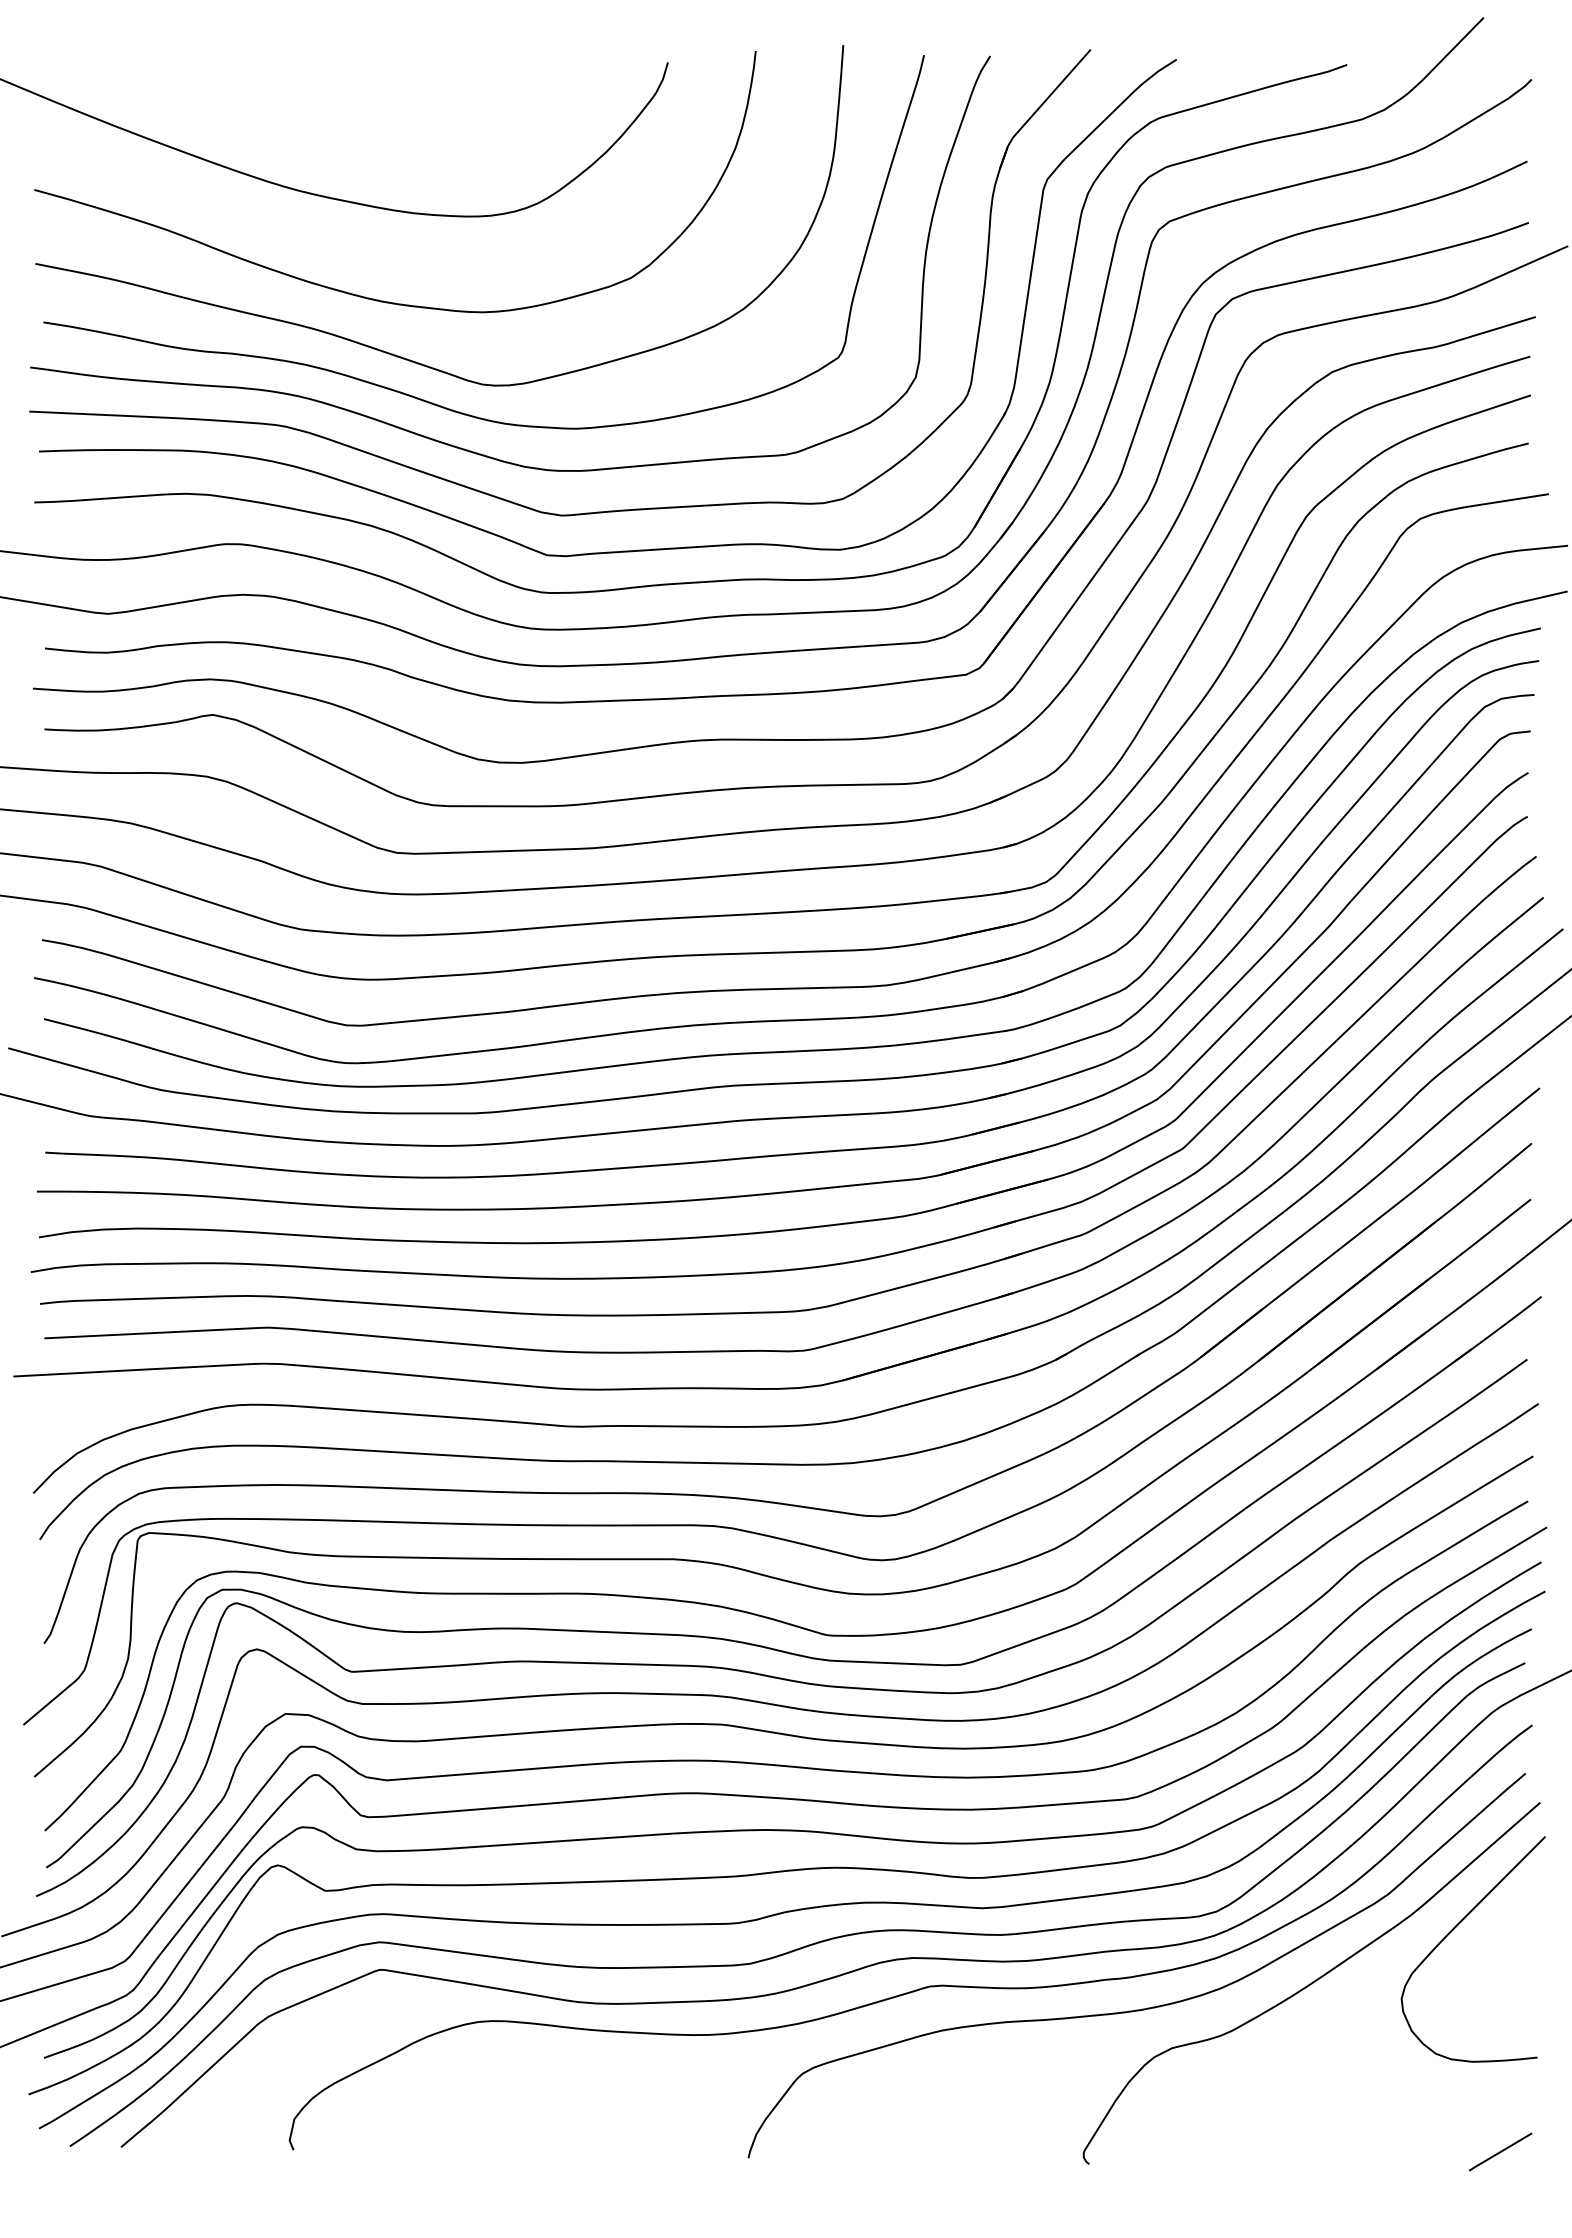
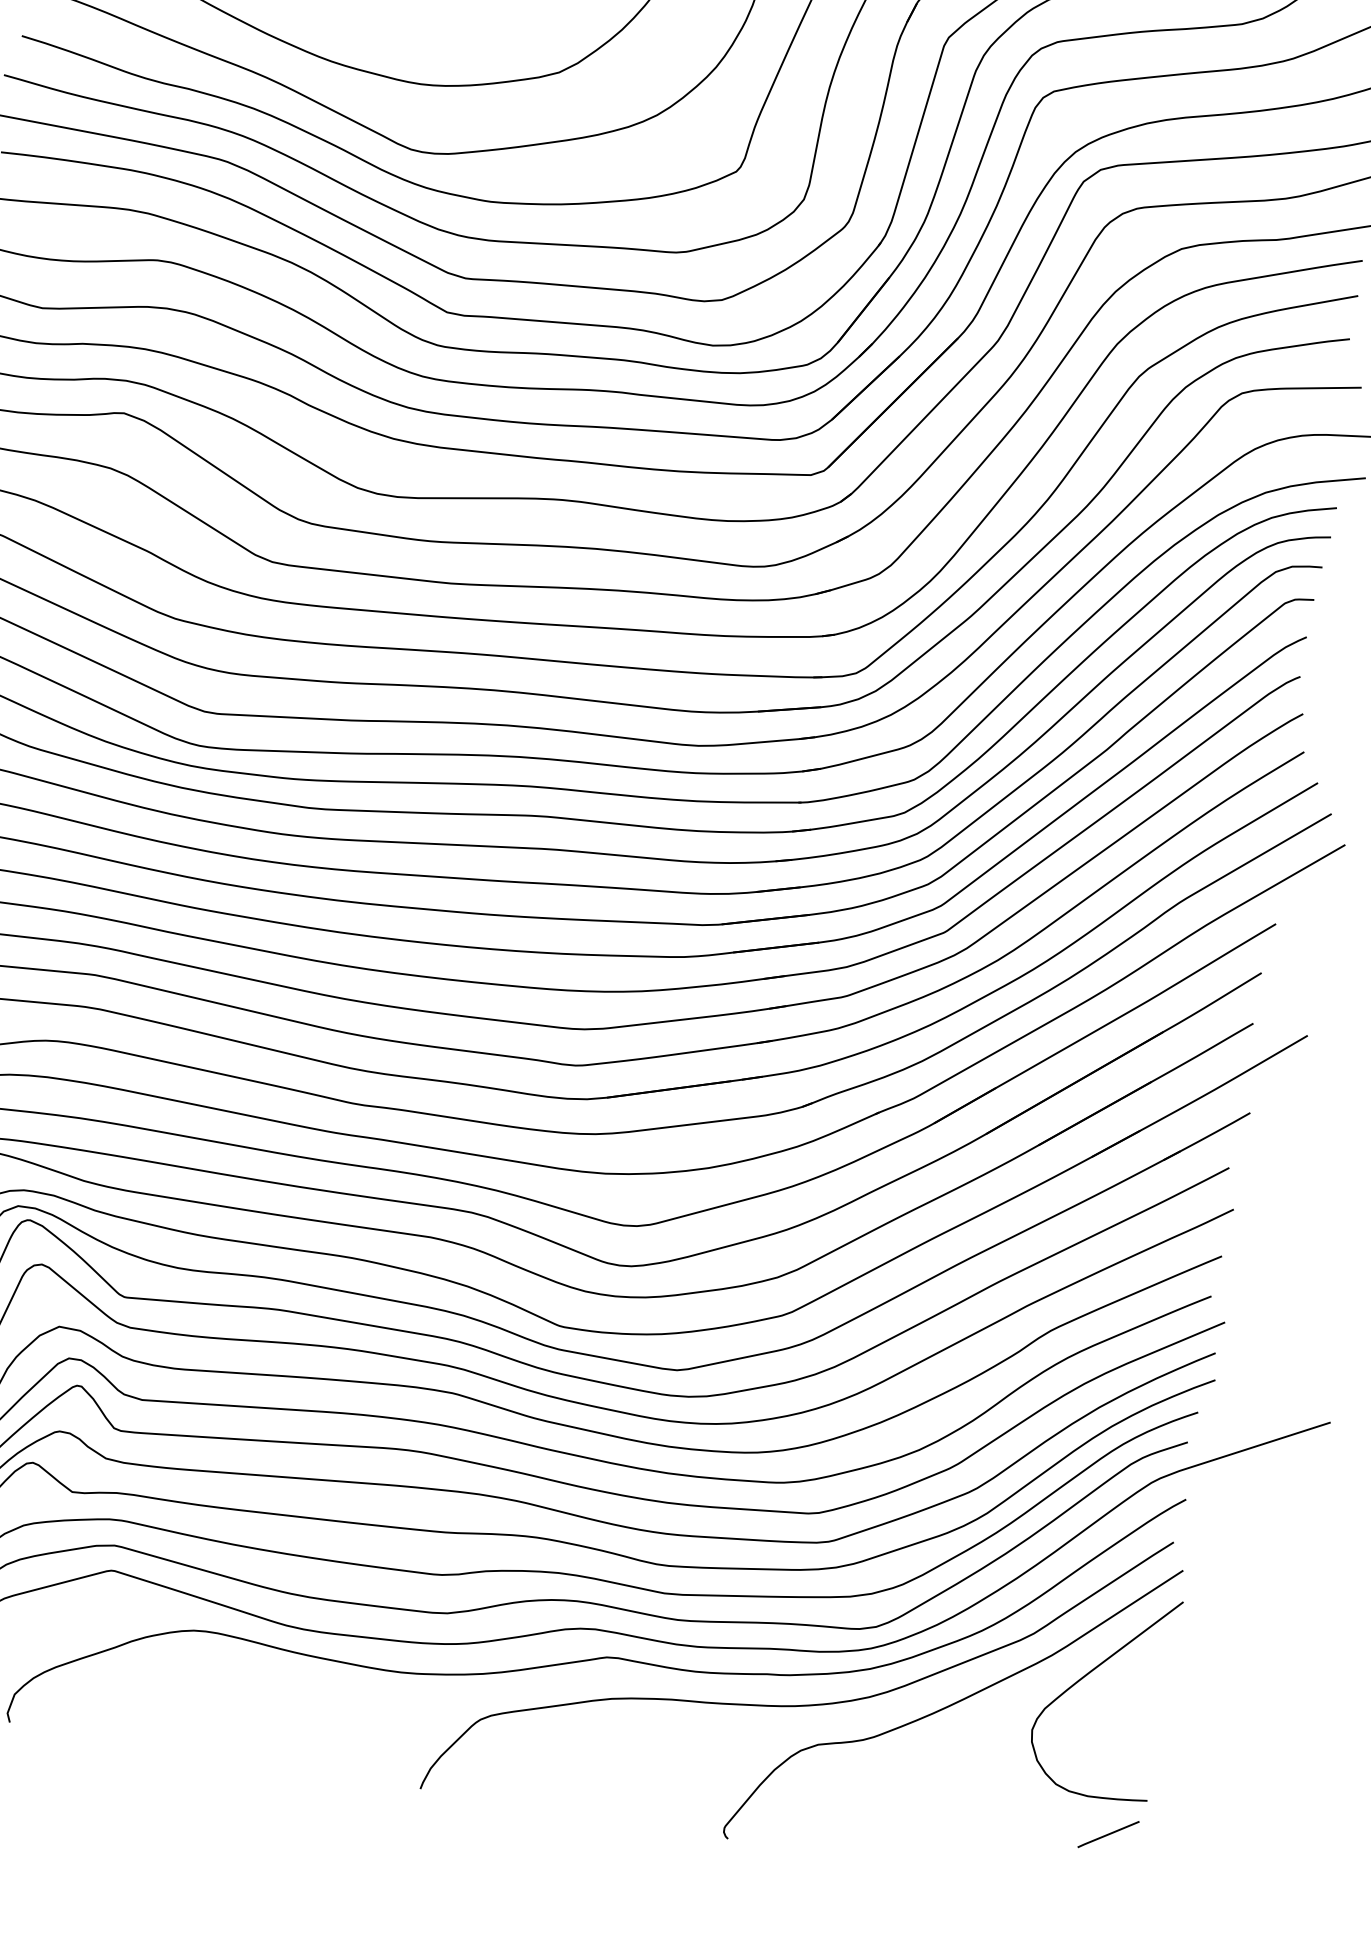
line: (1500, 2151) -> (1108, 1834), moved

